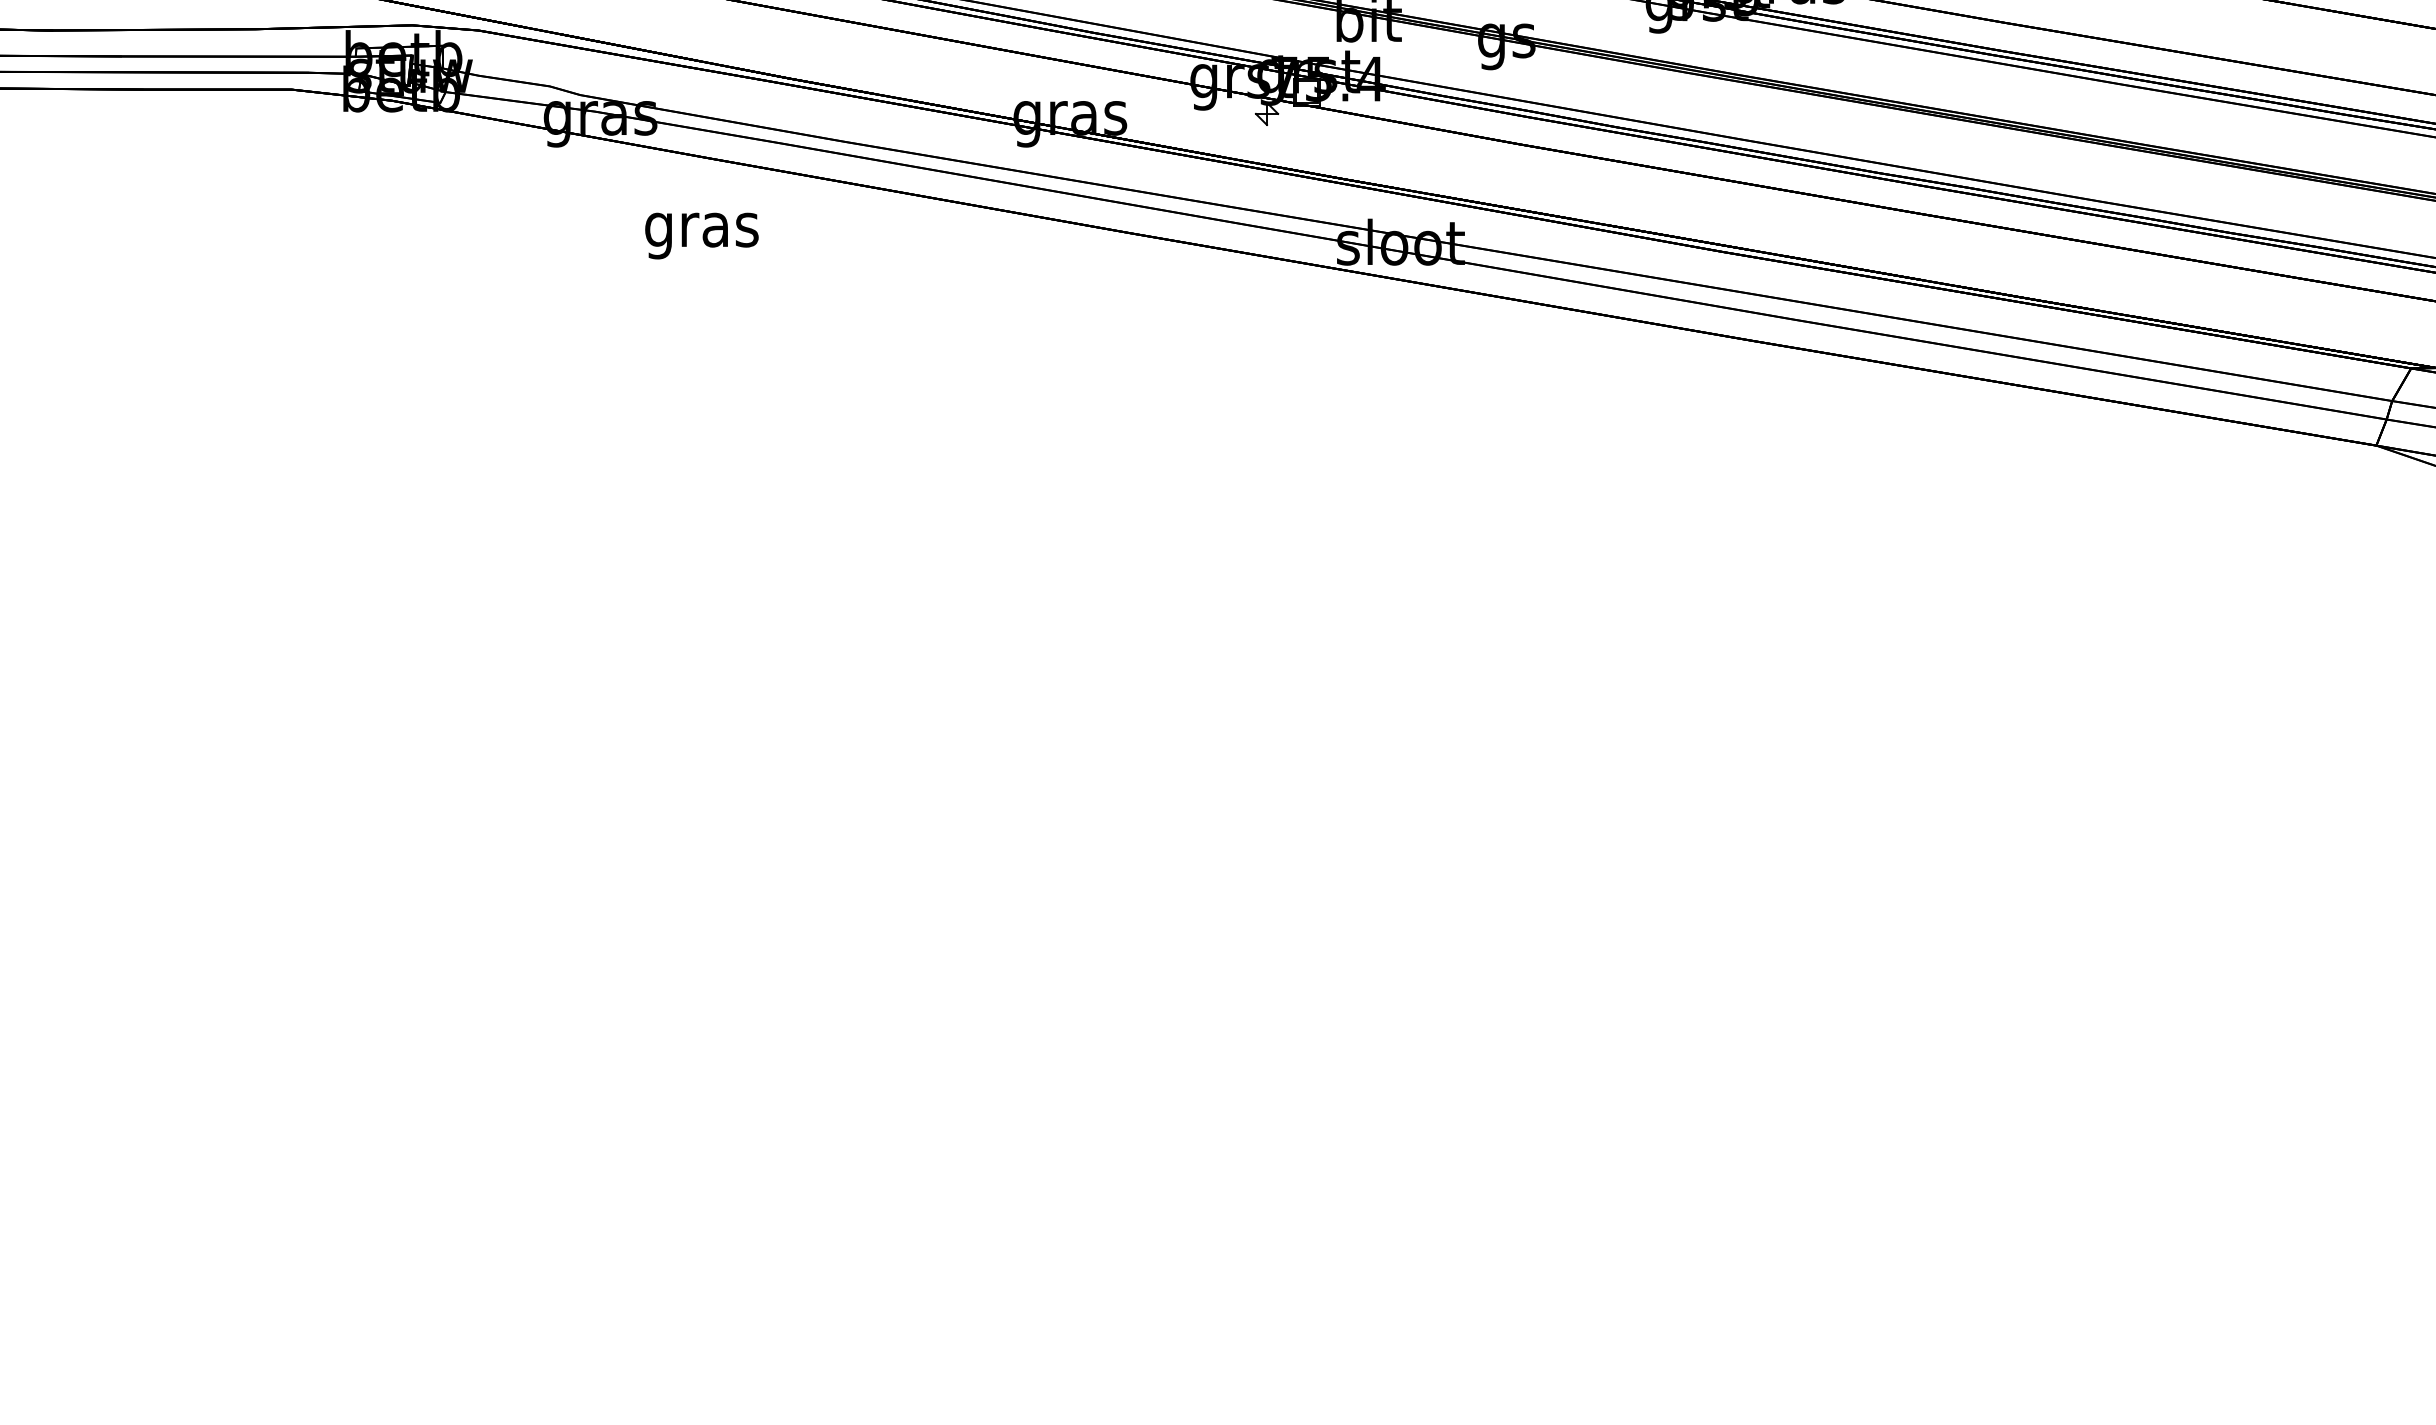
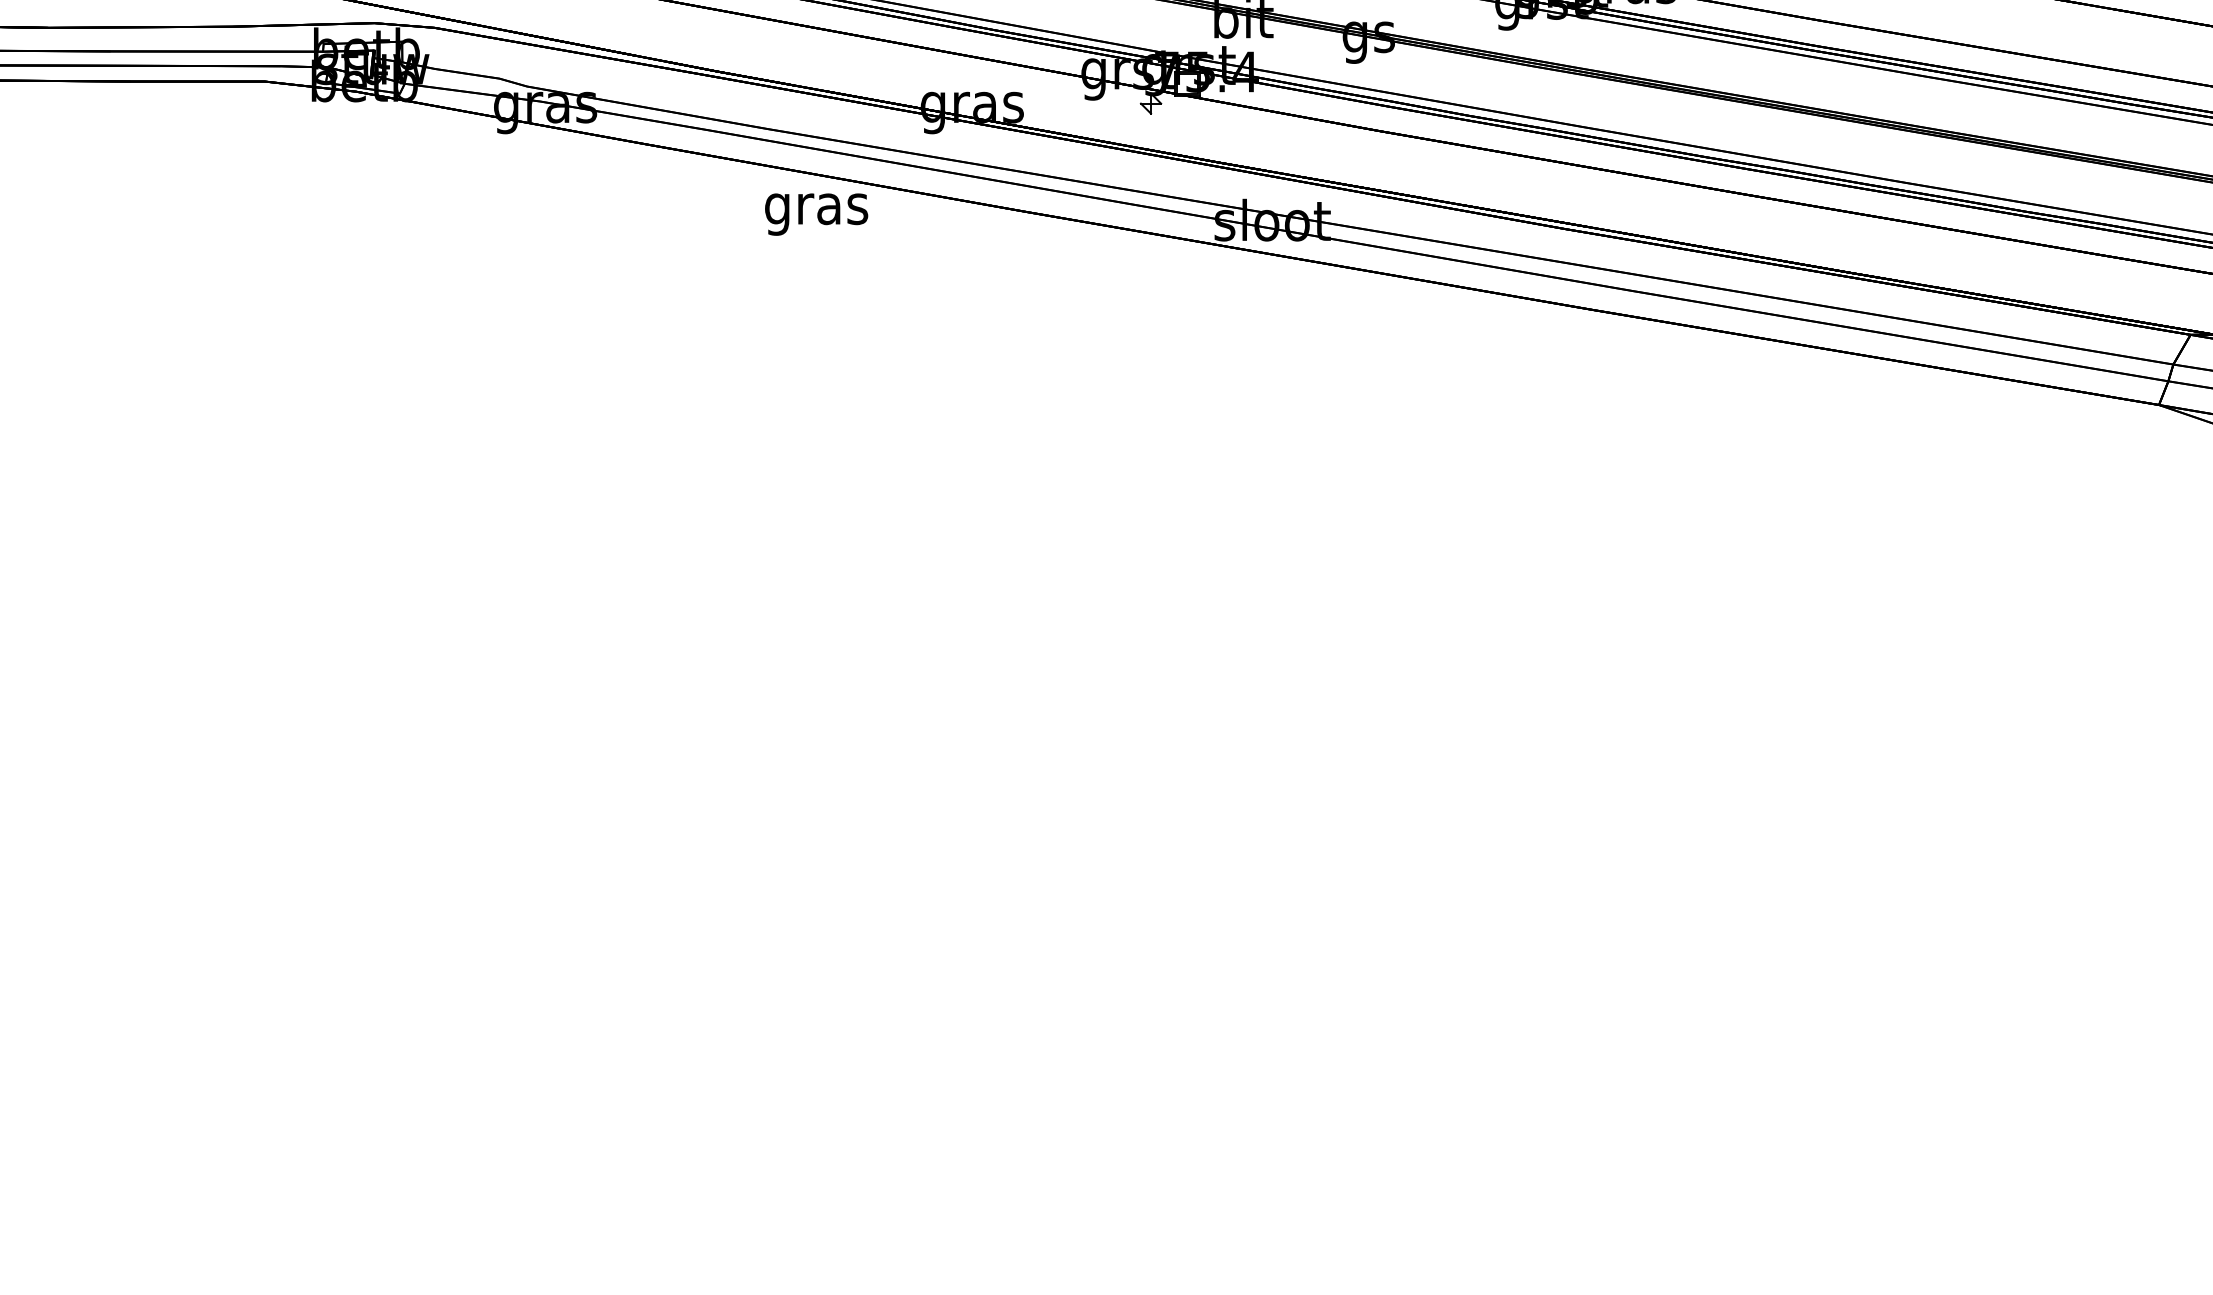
text: (701, 235) -> (816, 214), moved

